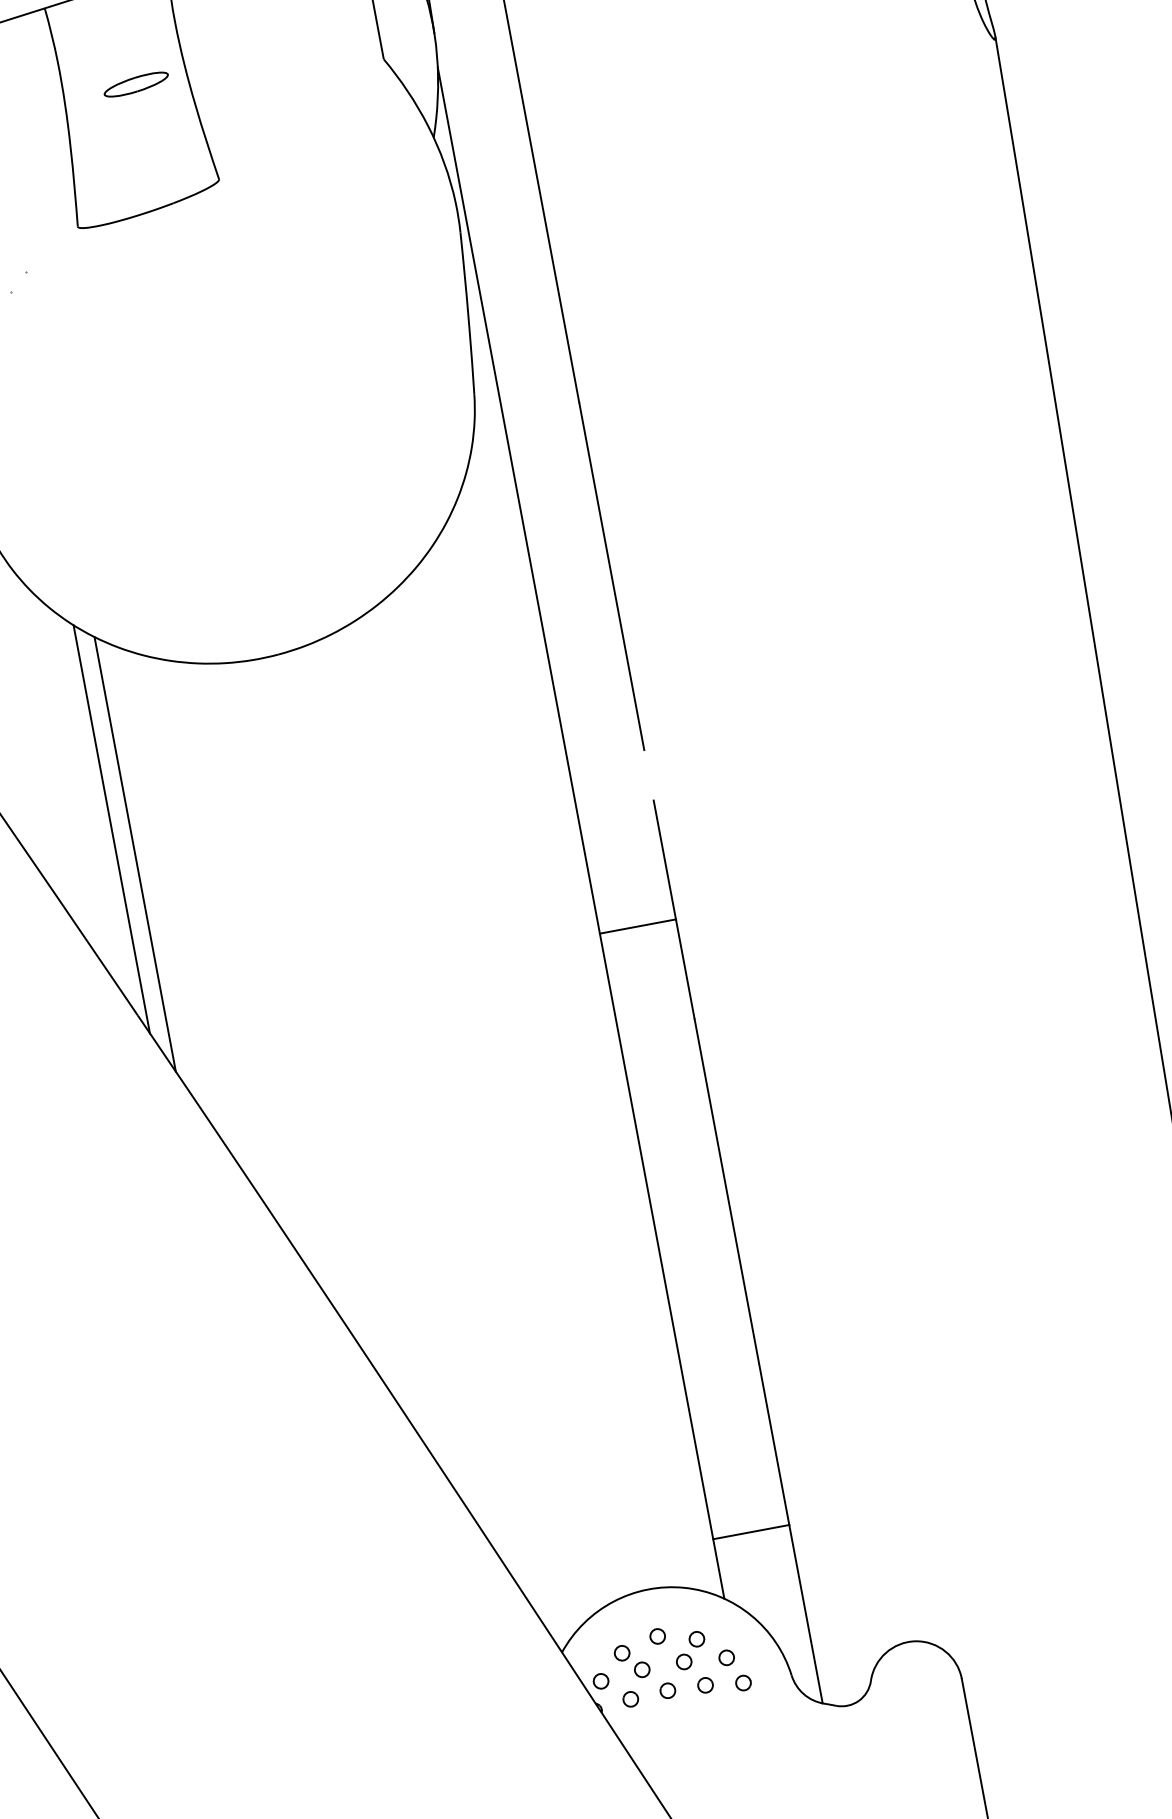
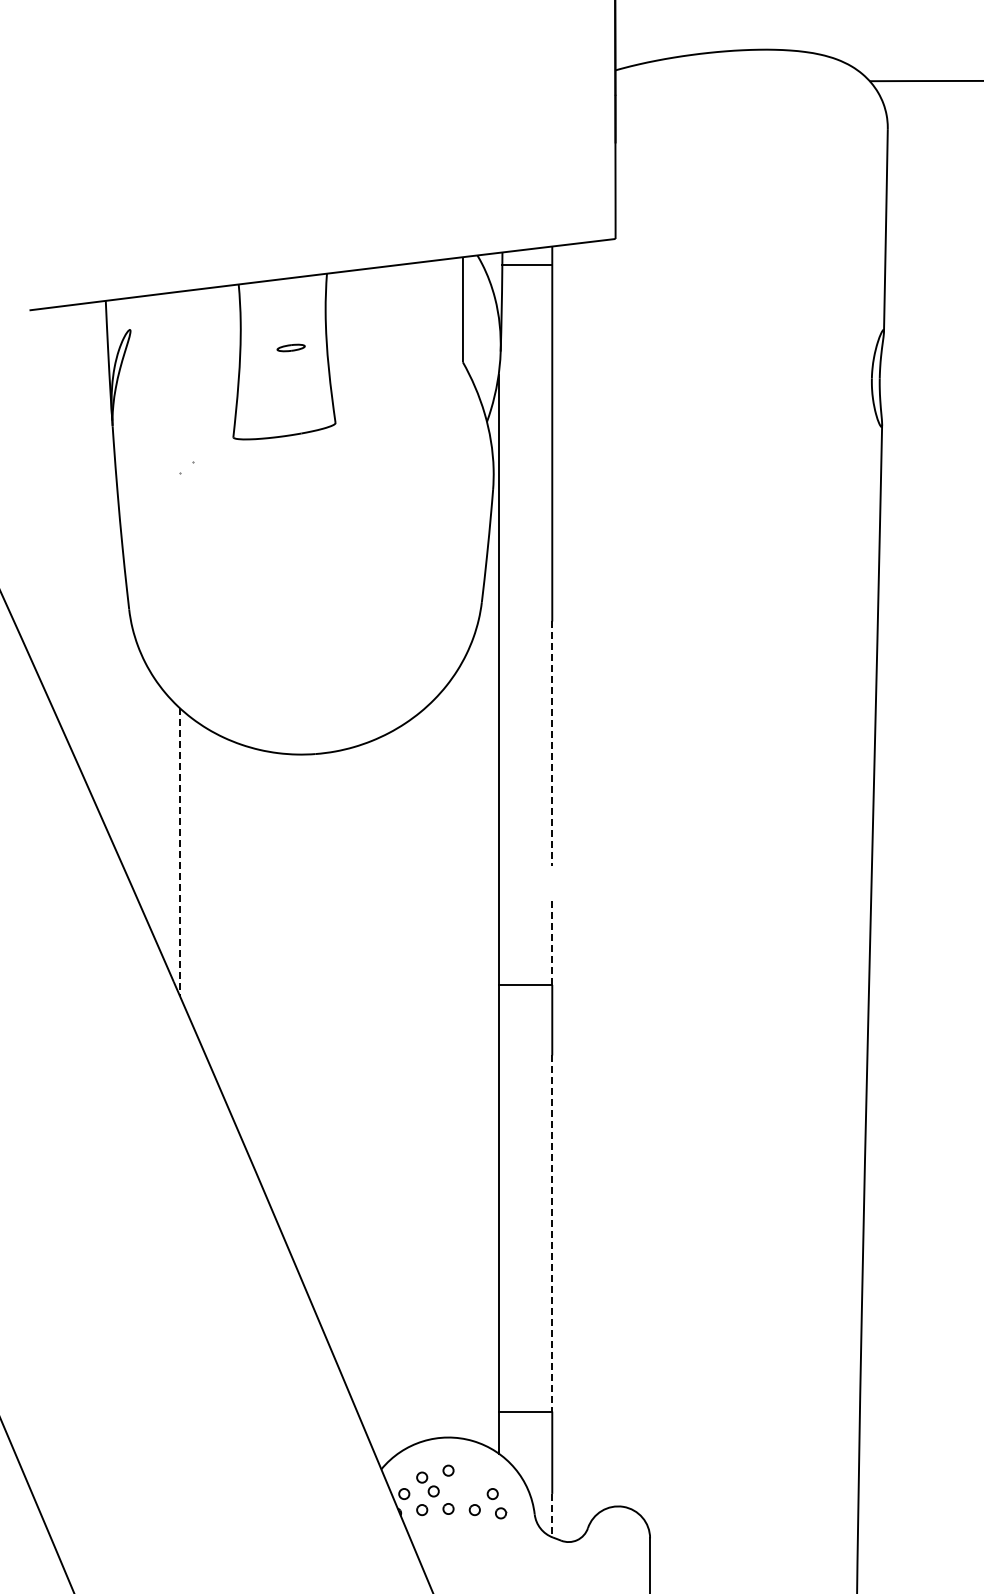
part: (135, 84) -> (290, 347), size x0.6
line: (612, 578) -> (552, 744), solid -> dashed
line: (111, 828) -> (179, 851), solid -> dashed
line: (135, 853) -> (192, 871), removed
line: (665, 860) -> (552, 943), solid -> dashed
line: (742, 1273) -> (552, 1234), solid -> dashed
part: (689, 1650) -> (468, 1484), removed
line: (817, 1672) -> (552, 1515), solid -> dashed

